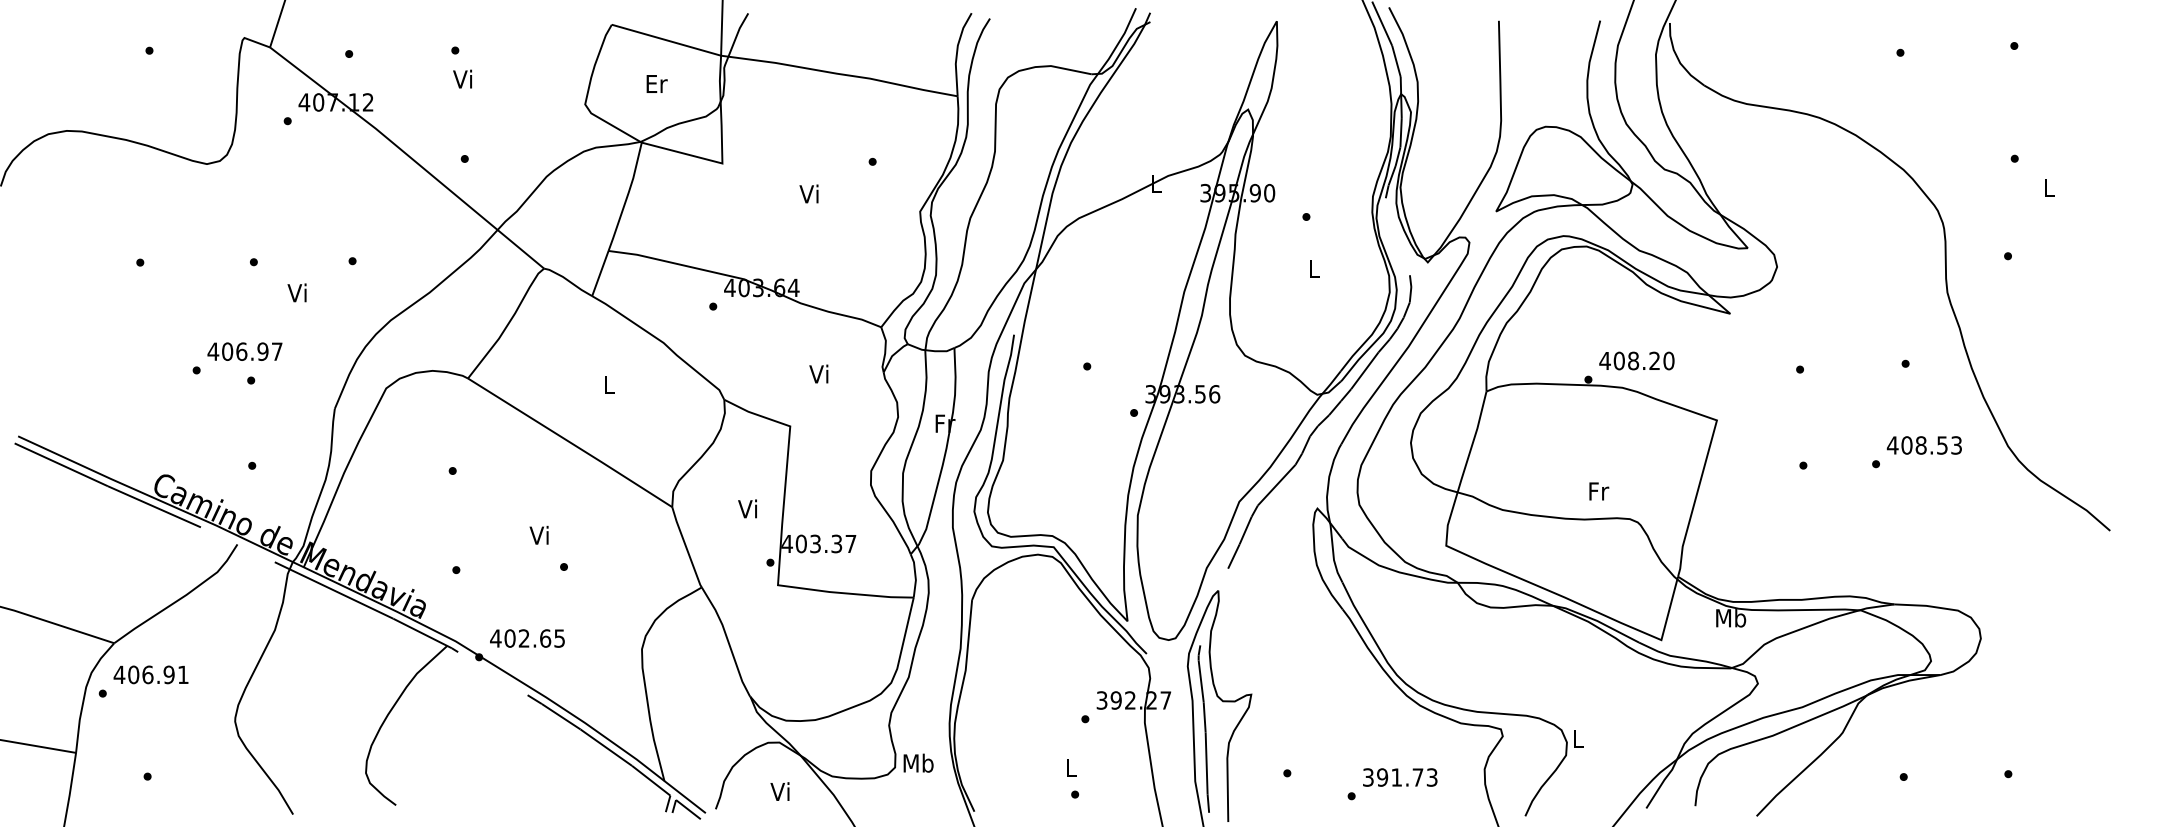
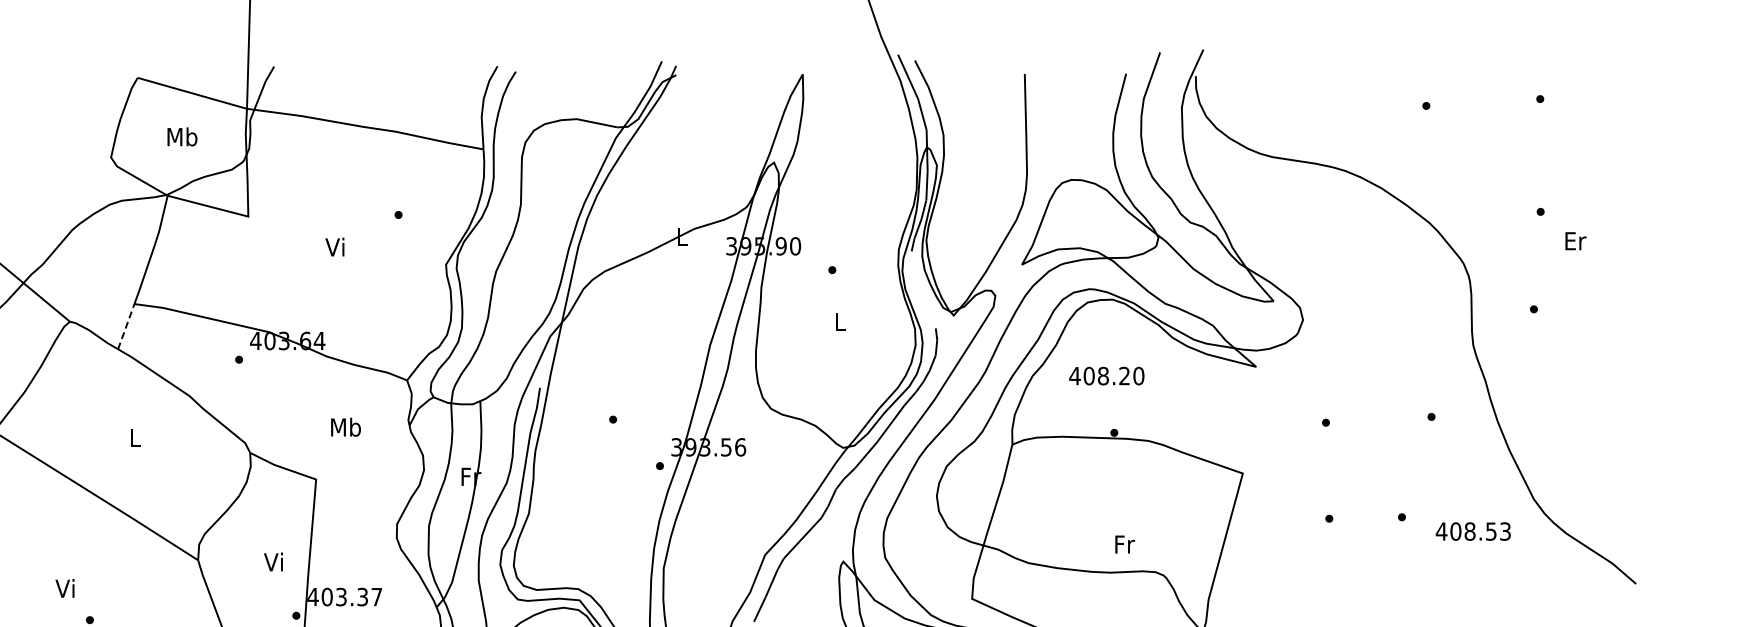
text: (656, 83) -> (182, 136), Er -> Mb
text: (2049, 188) -> (1575, 241), L -> Er
line: (600, 273) -> (126, 326), solid -> dashed
text: (1636, 360) -> (1106, 375), moved
text: (820, 373) -> (346, 426), Vi -> Mb
text: (1923, 445) -> (1472, 531), moved

